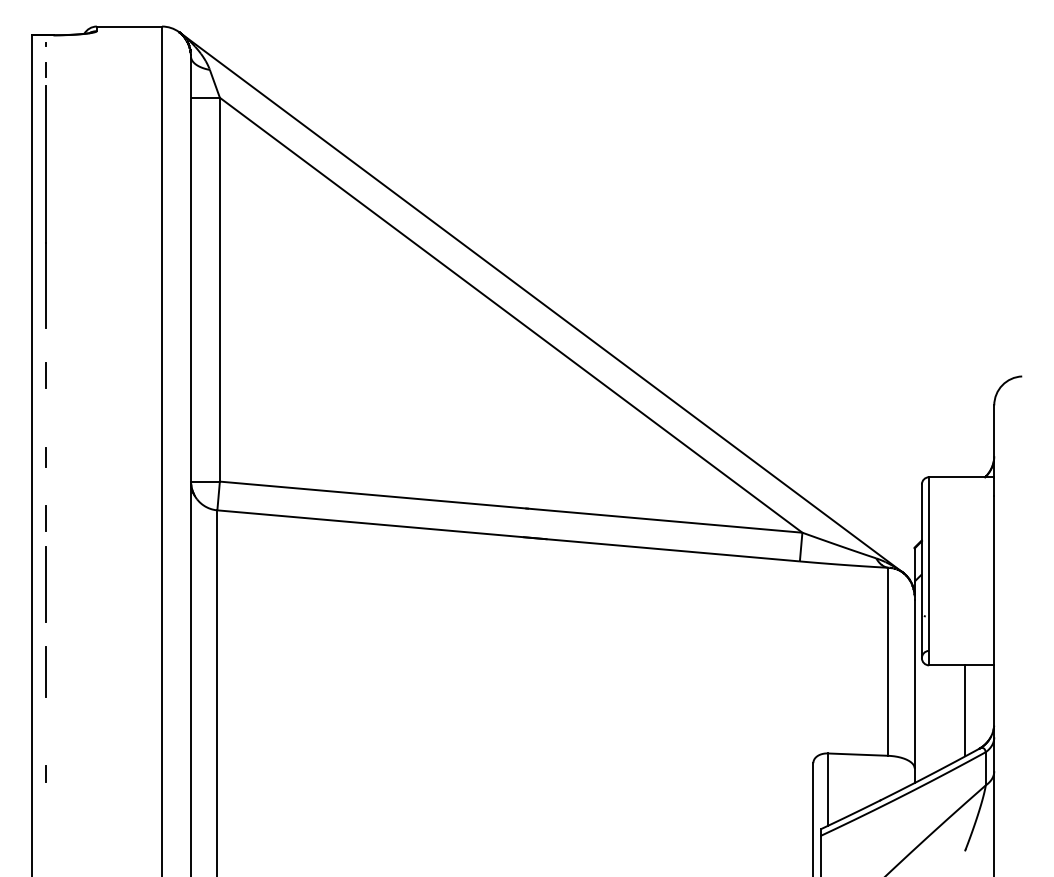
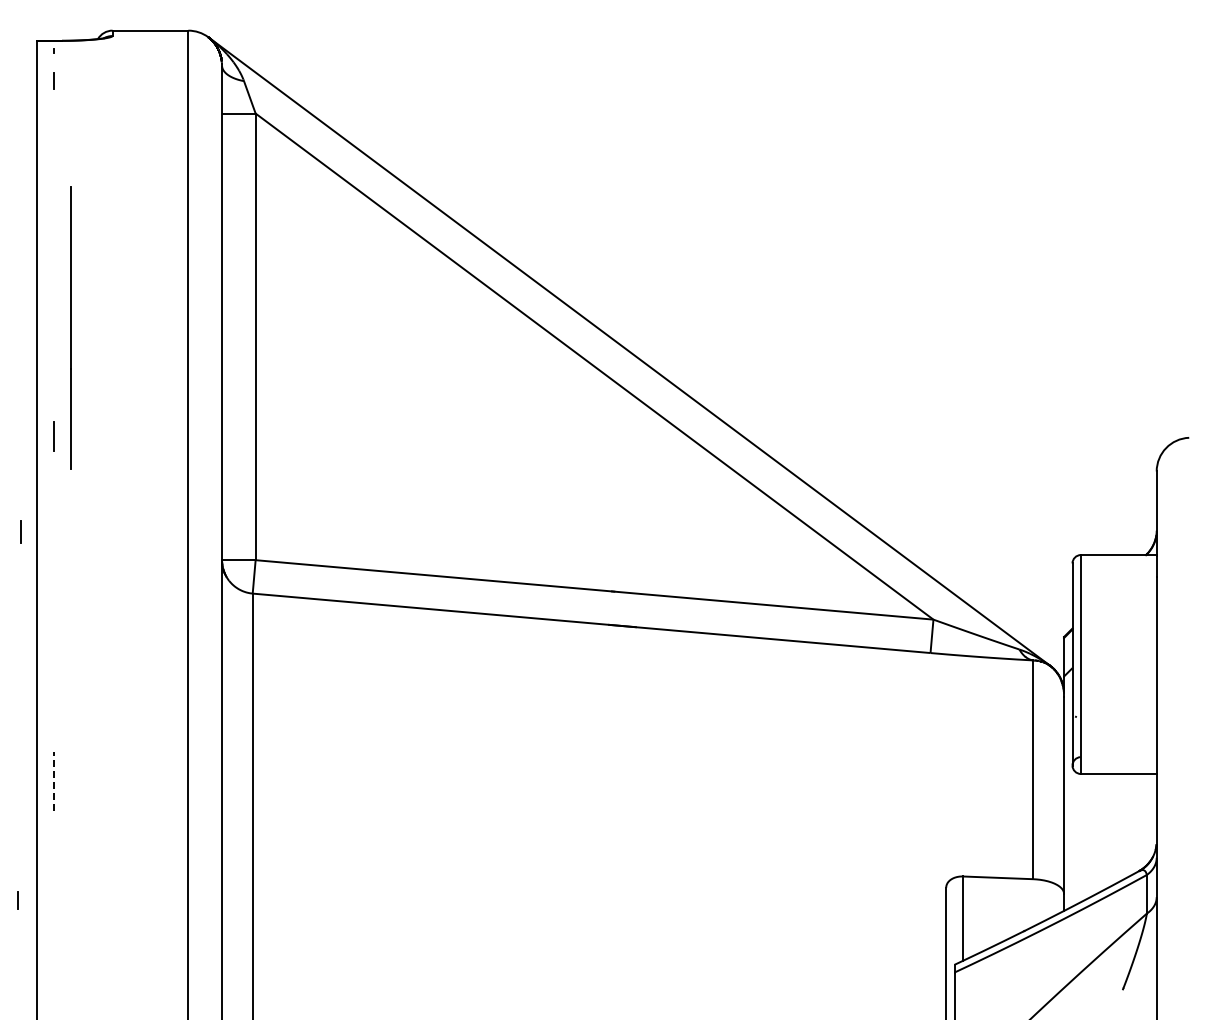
line: (46, 206) -> (70, 327), moved
line: (46, 456) -> (20, 531), moved
line: (46, 517) -> (53, 602), removed
line: (46, 584) -> (53, 679), removed
line: (46, 671) -> (53, 781), solid -> dashed
line: (965, 710) -> (1123, 826), removed
line: (46, 774) -> (17, 900), moved

